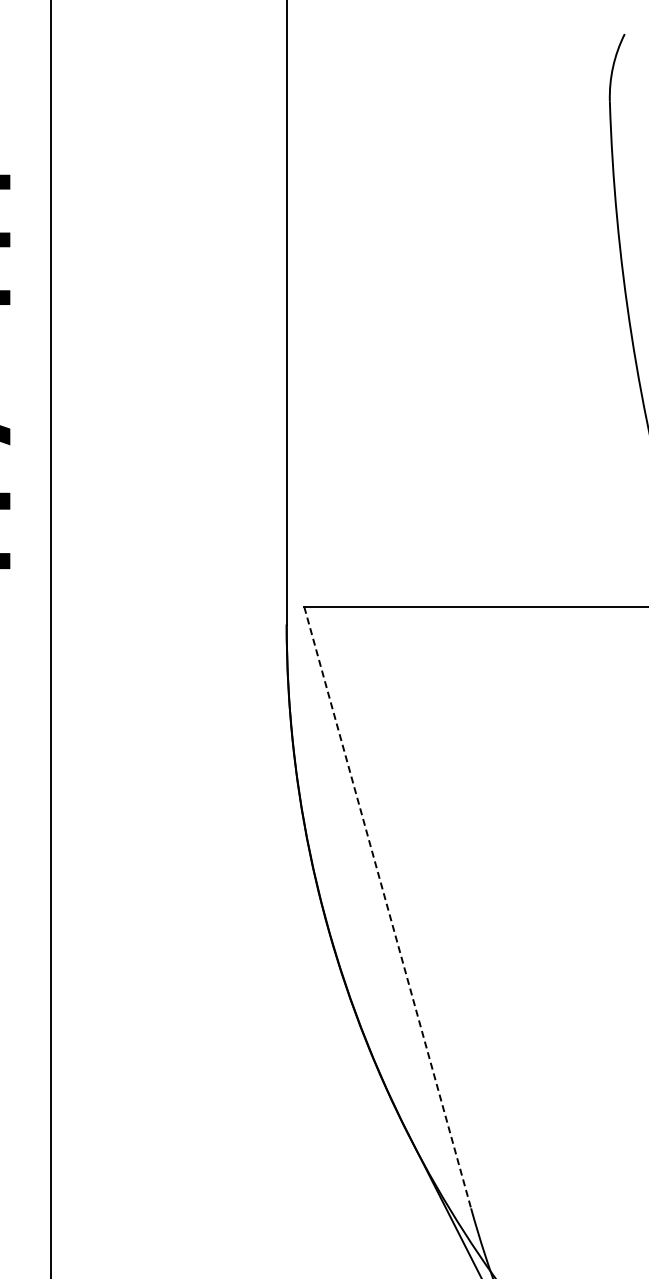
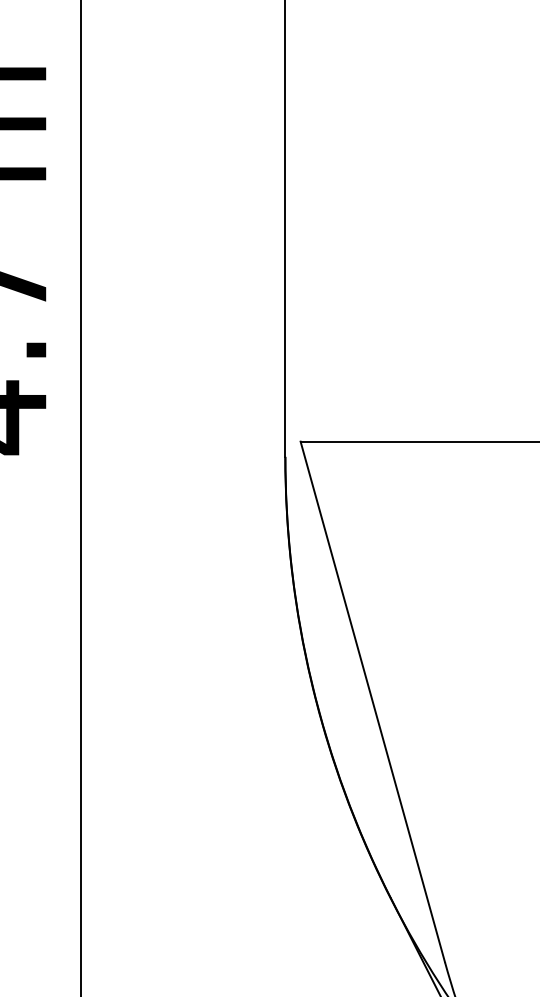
line: (387, 908) -> (372, 702), dashed -> solid

